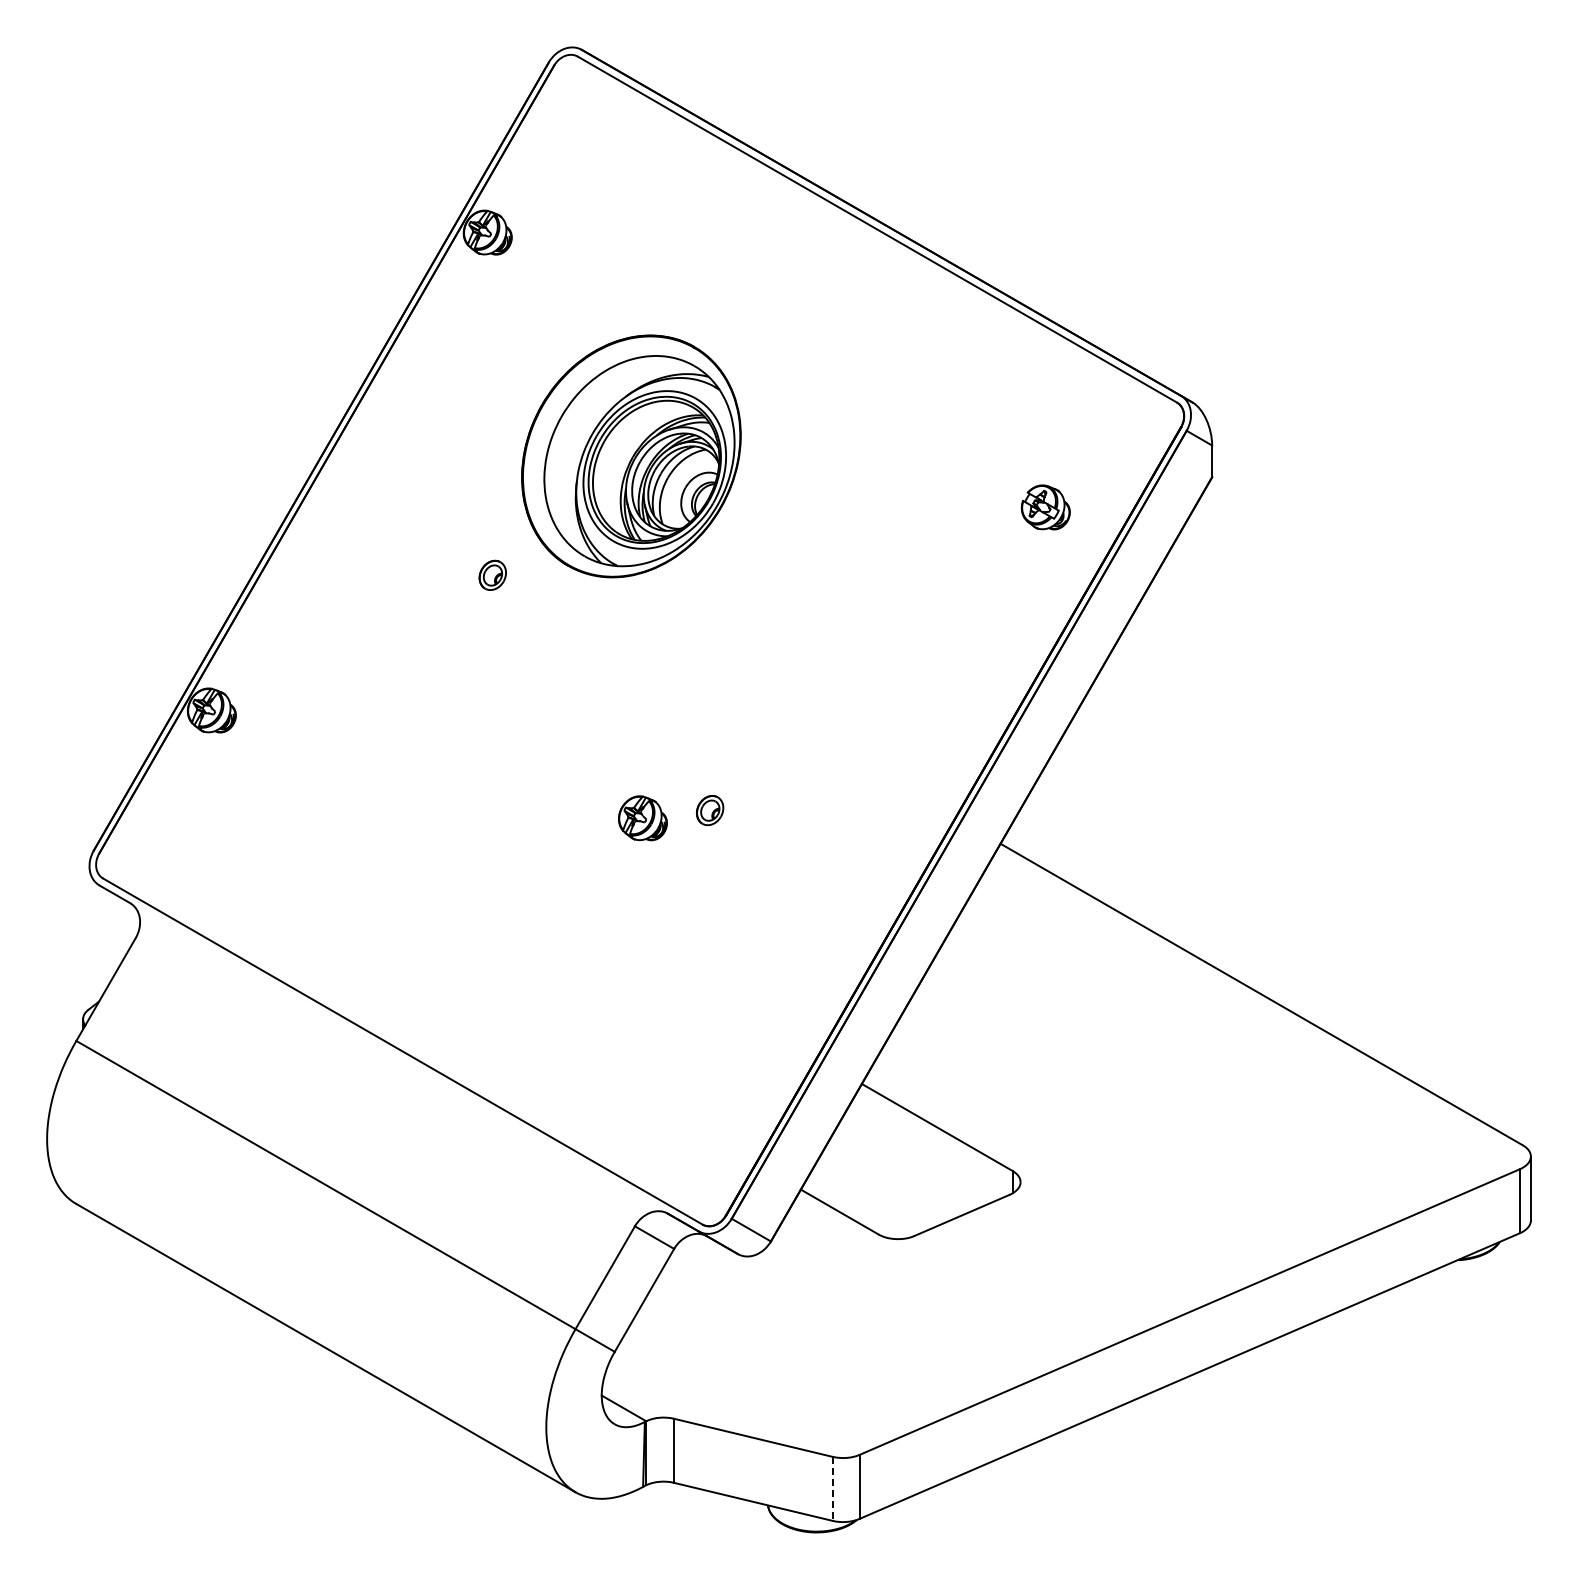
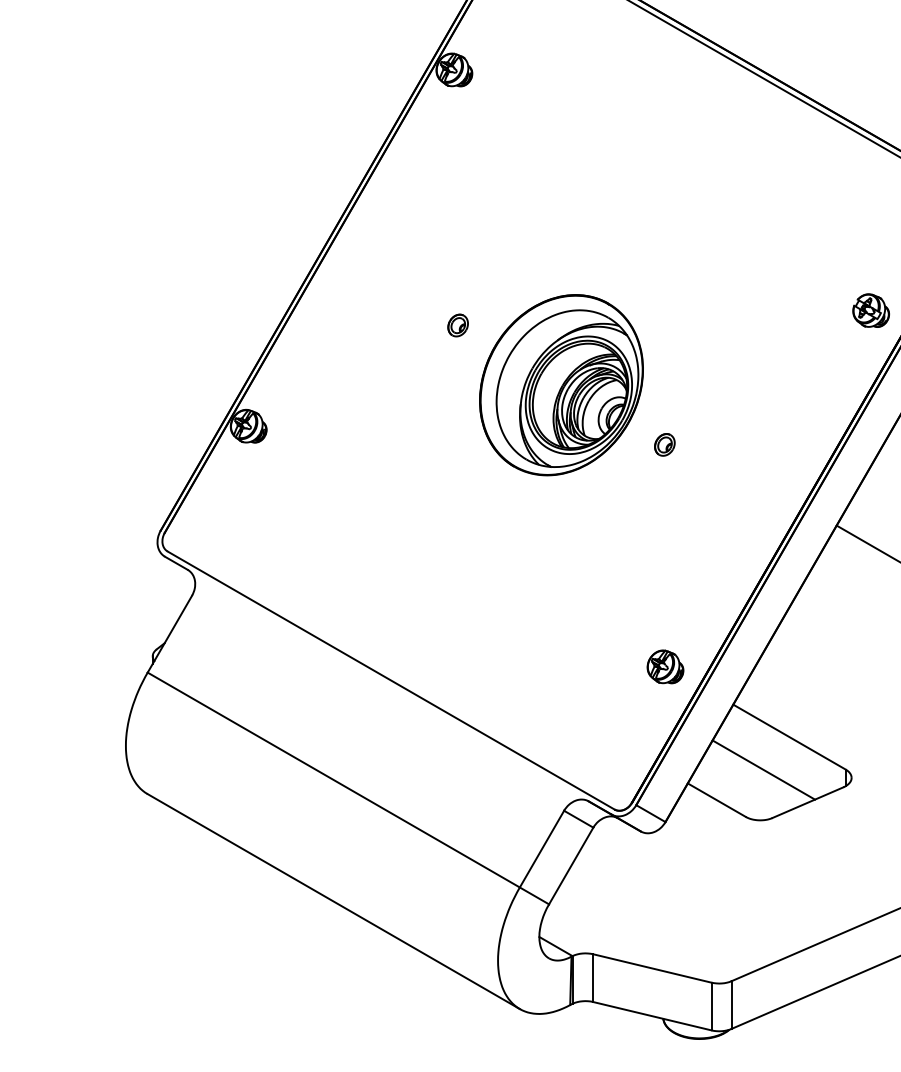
part: (631, 456) -> (561, 385), moved
part: (1045, 507) -> (870, 310), moved
part: (710, 810) -> (665, 444), moved
part: (642, 818) -> (665, 667), moved
line: (902, 1171) -> (763, 769), added
line: (832, 1489) -> (711, 1006), dashed -> solid

